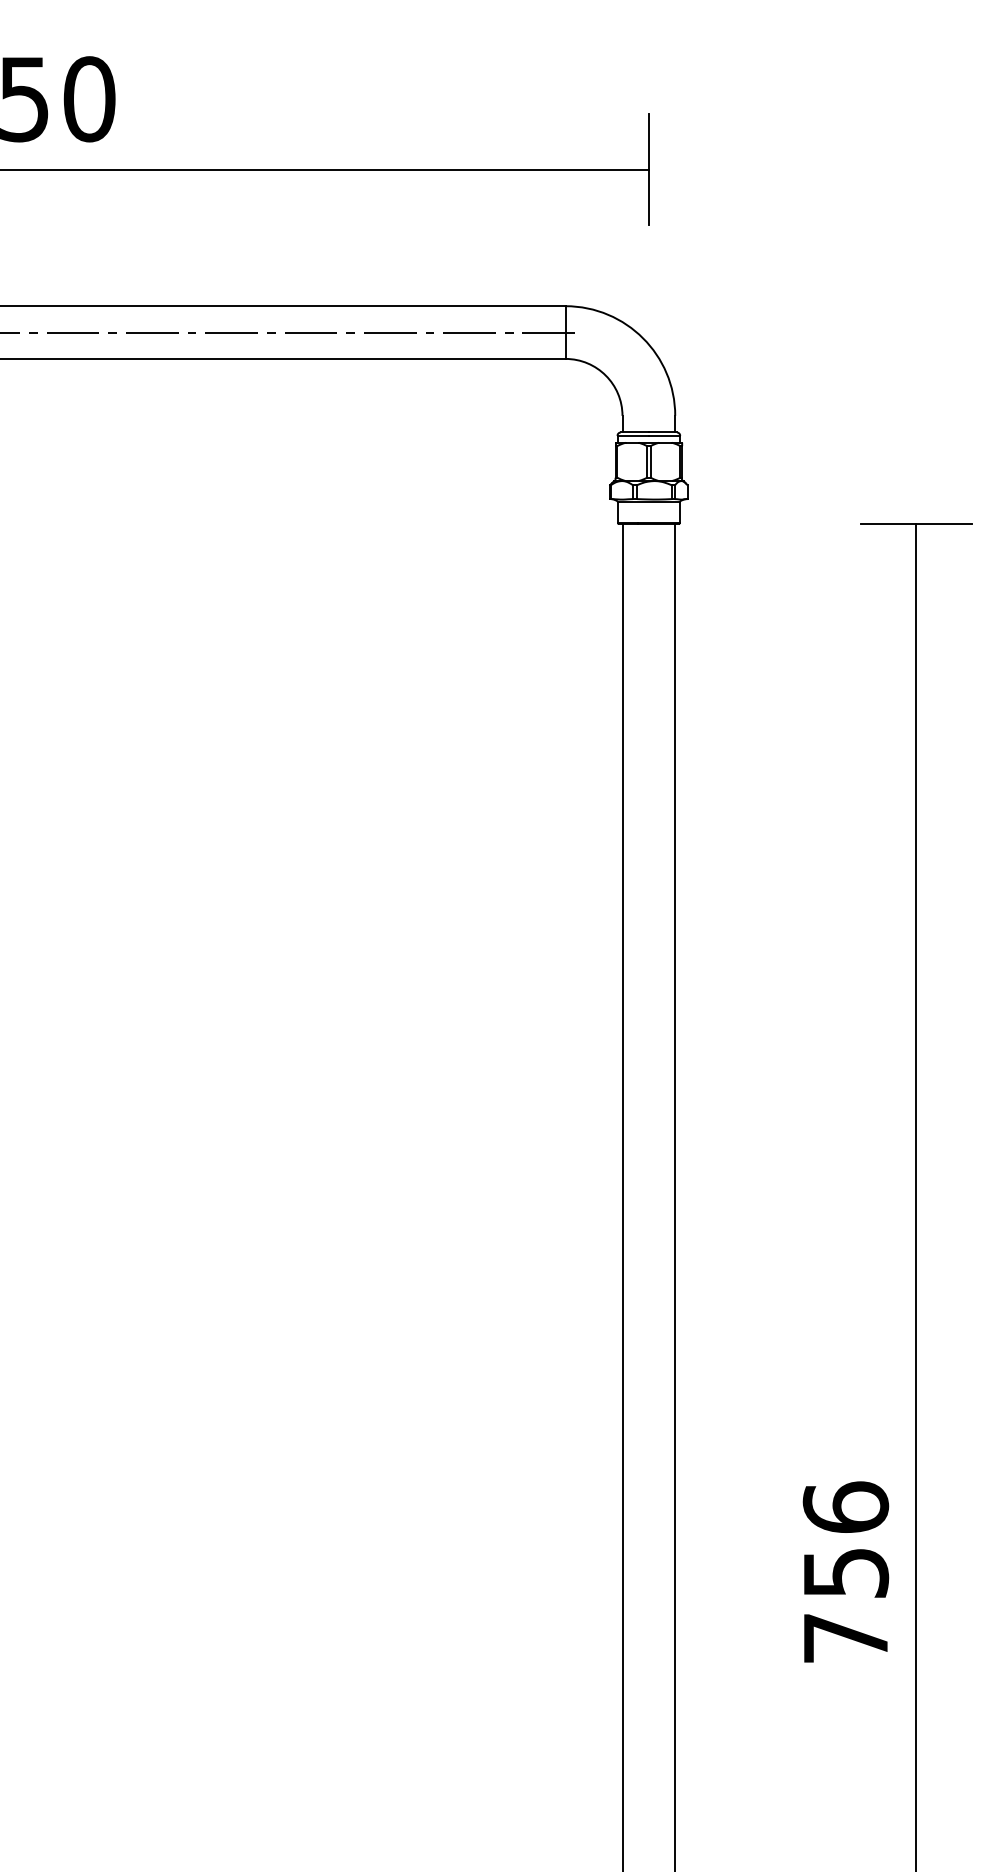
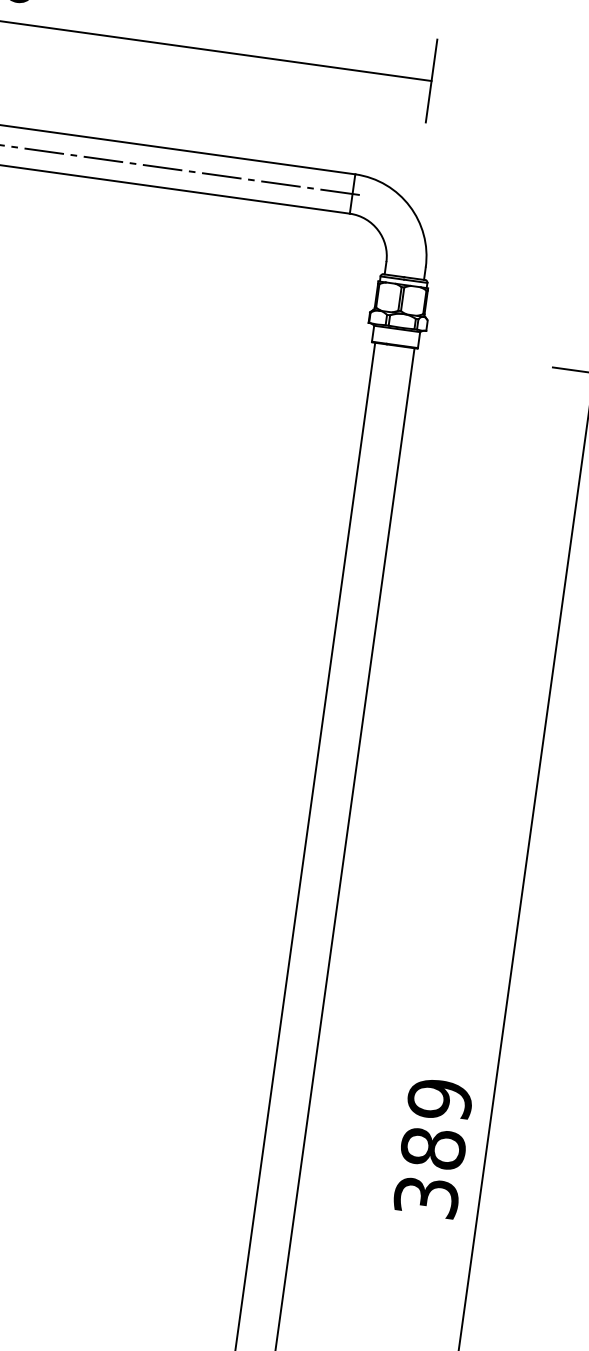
text: (845, 1572) -> (433, 1148), 756 -> 389

